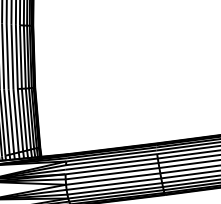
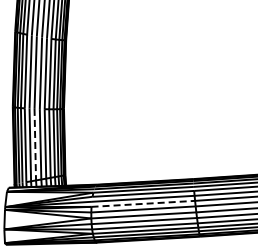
line: (11, 121) -> (35, 144), solid -> dashed
line: (112, 168) -> (143, 203), solid -> dashed

